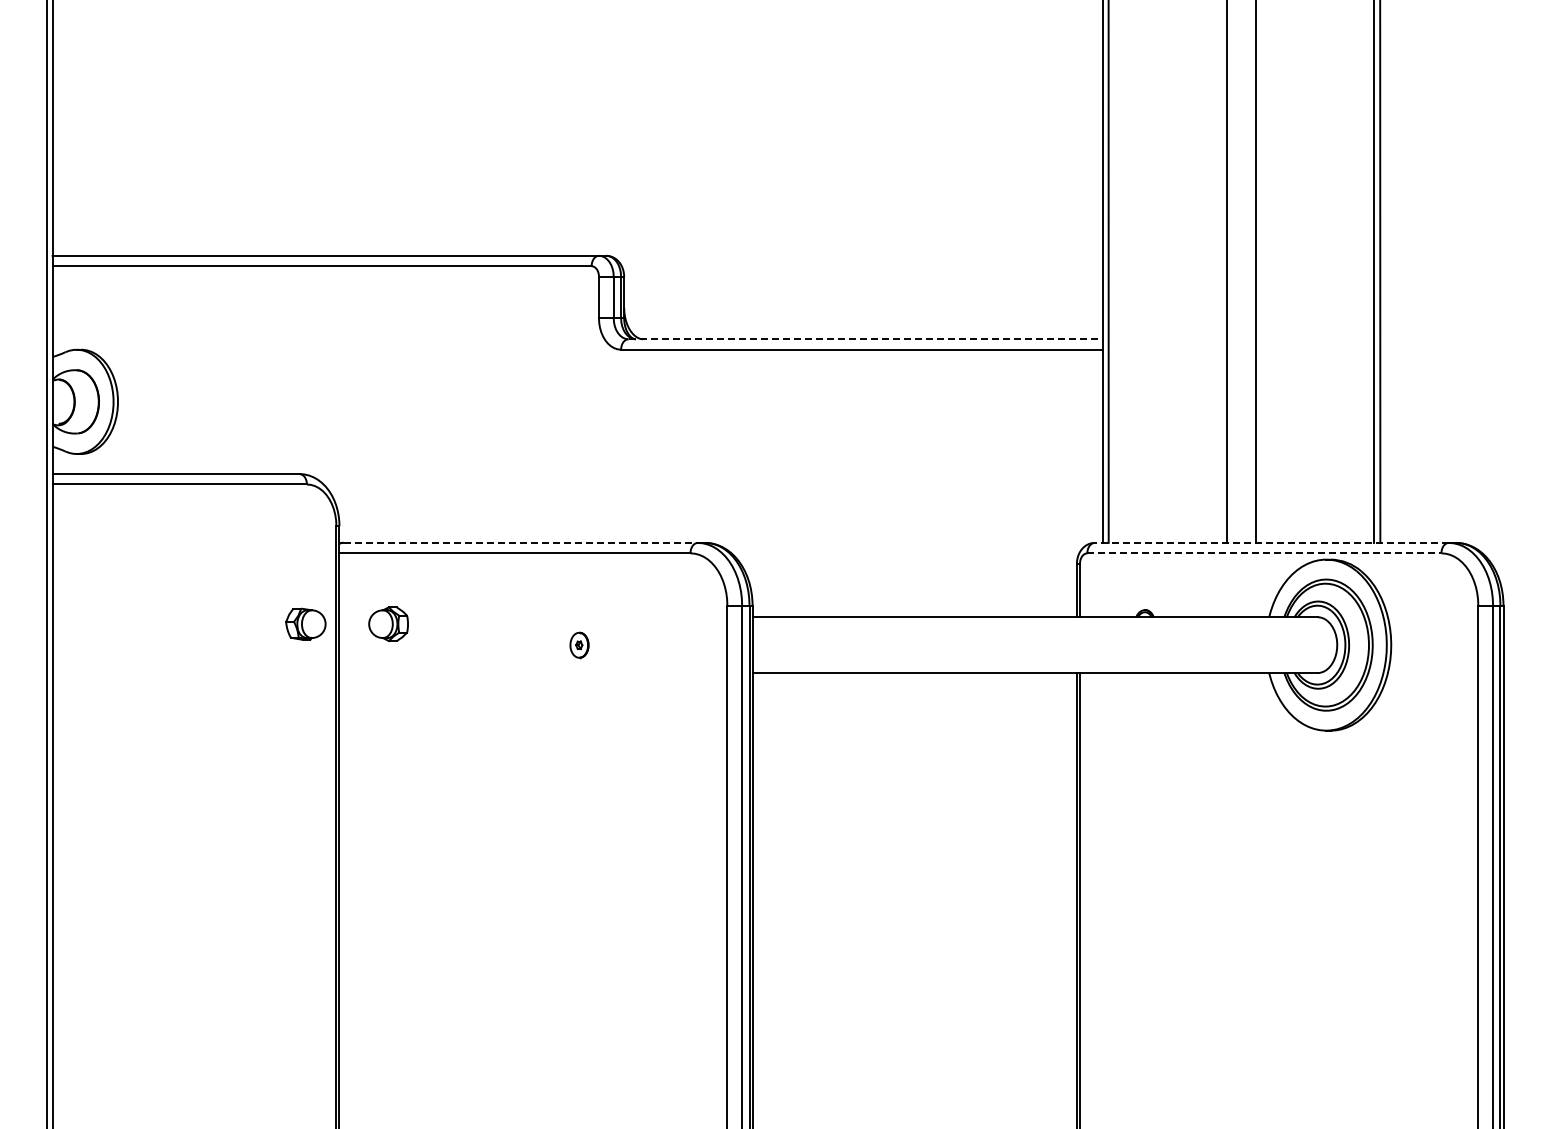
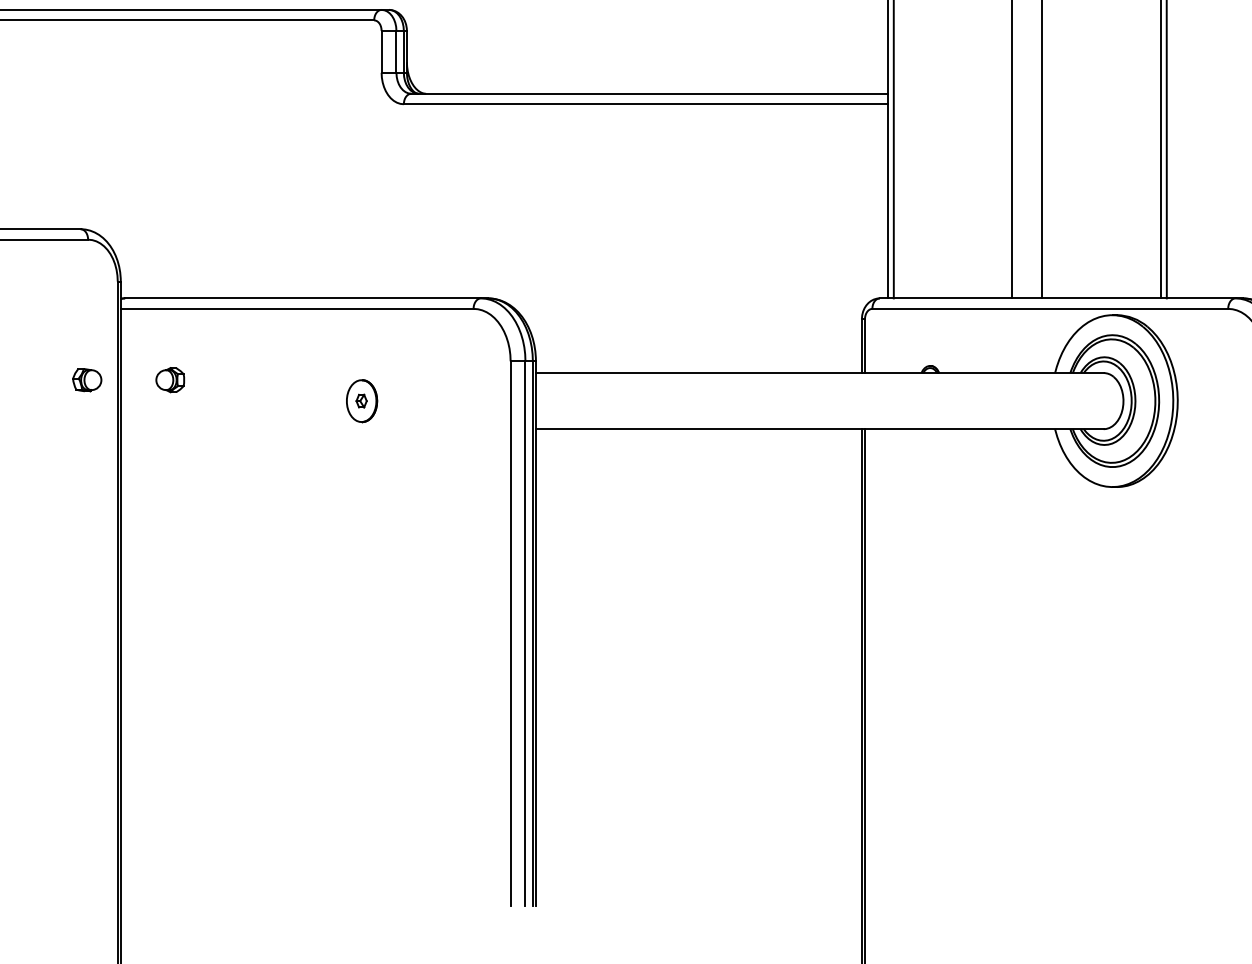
line: (866, 339) -> (650, 93), dashed -> solid
line: (521, 542) -> (303, 297), dashed -> solid
line: (1271, 542) -> (1057, 297), dashed -> solid
line: (1264, 553) -> (1050, 309), dashed -> solid
part: (306, 624) -> (87, 380), size x0.71
part: (388, 624) -> (170, 380), size x0.71
part: (579, 645) -> (362, 401), size x1.67

